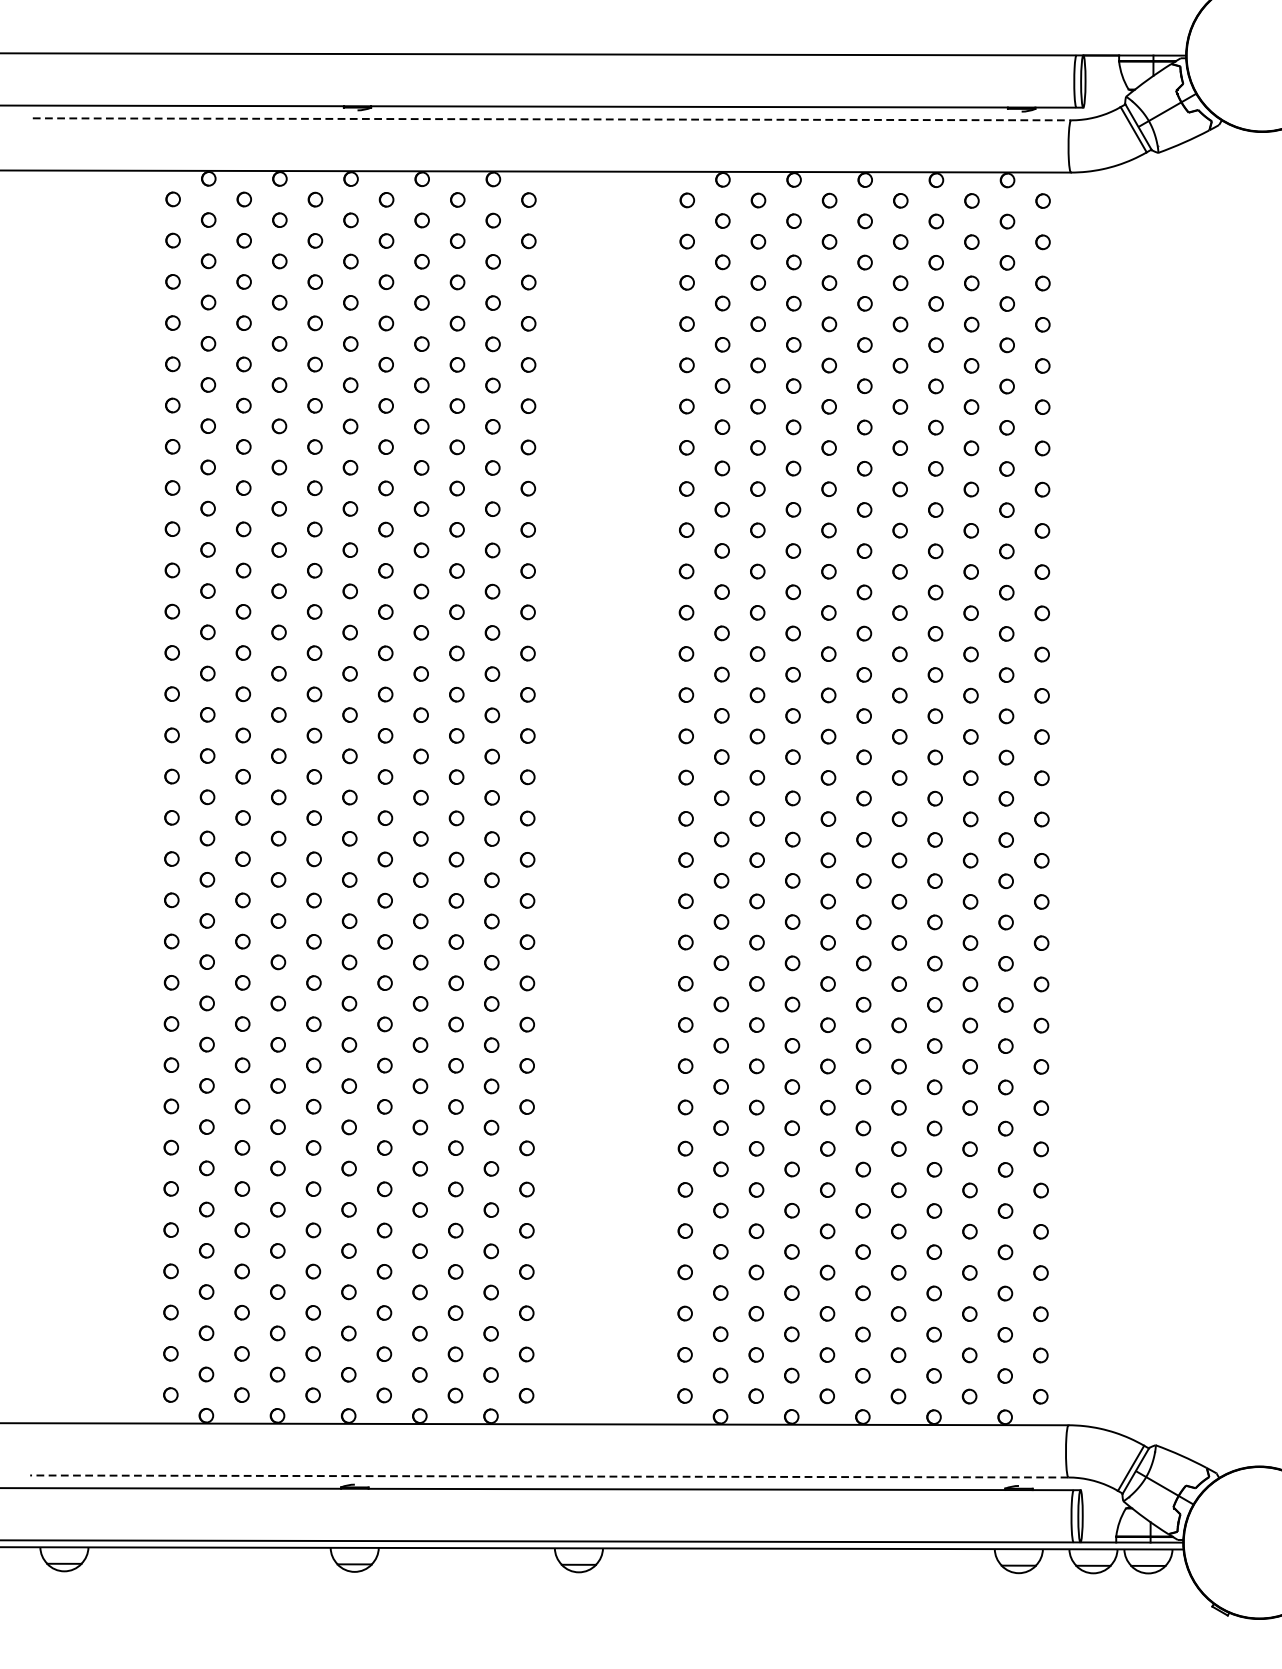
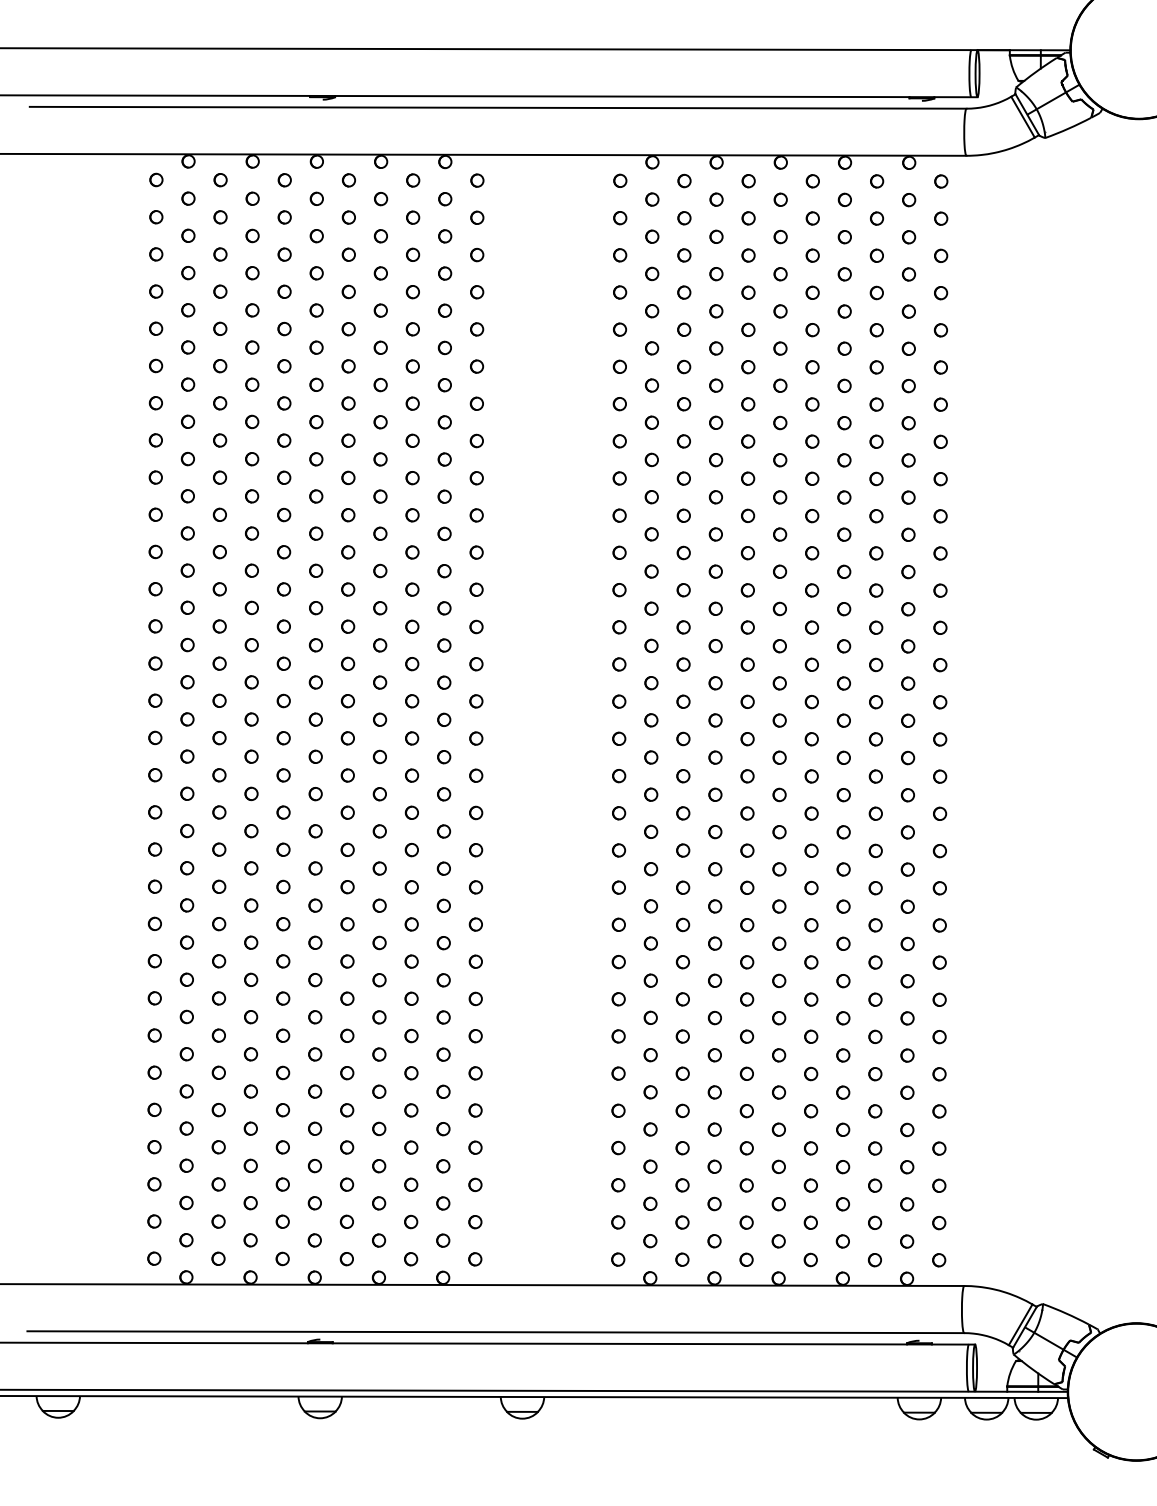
line: (552, 119) -> (498, 107), dashed -> solid
line: (549, 1476) -> (495, 1332), dashed -> solid

